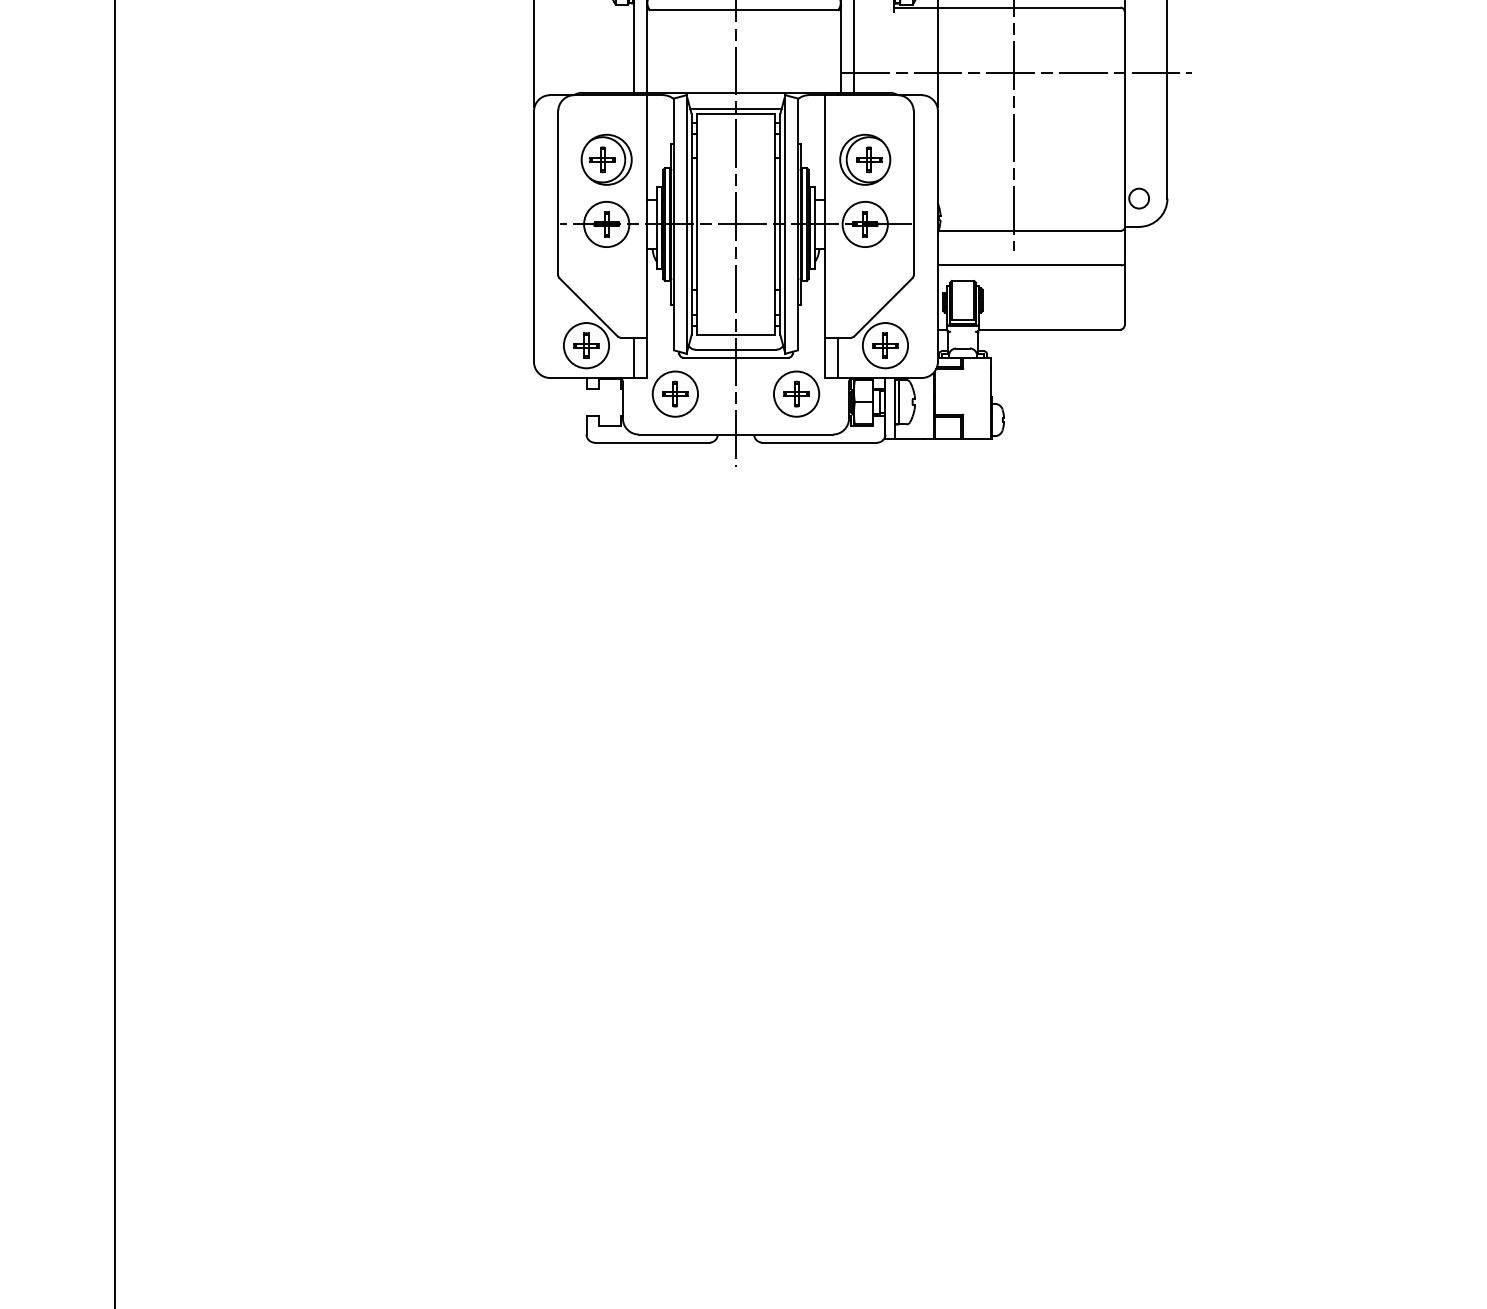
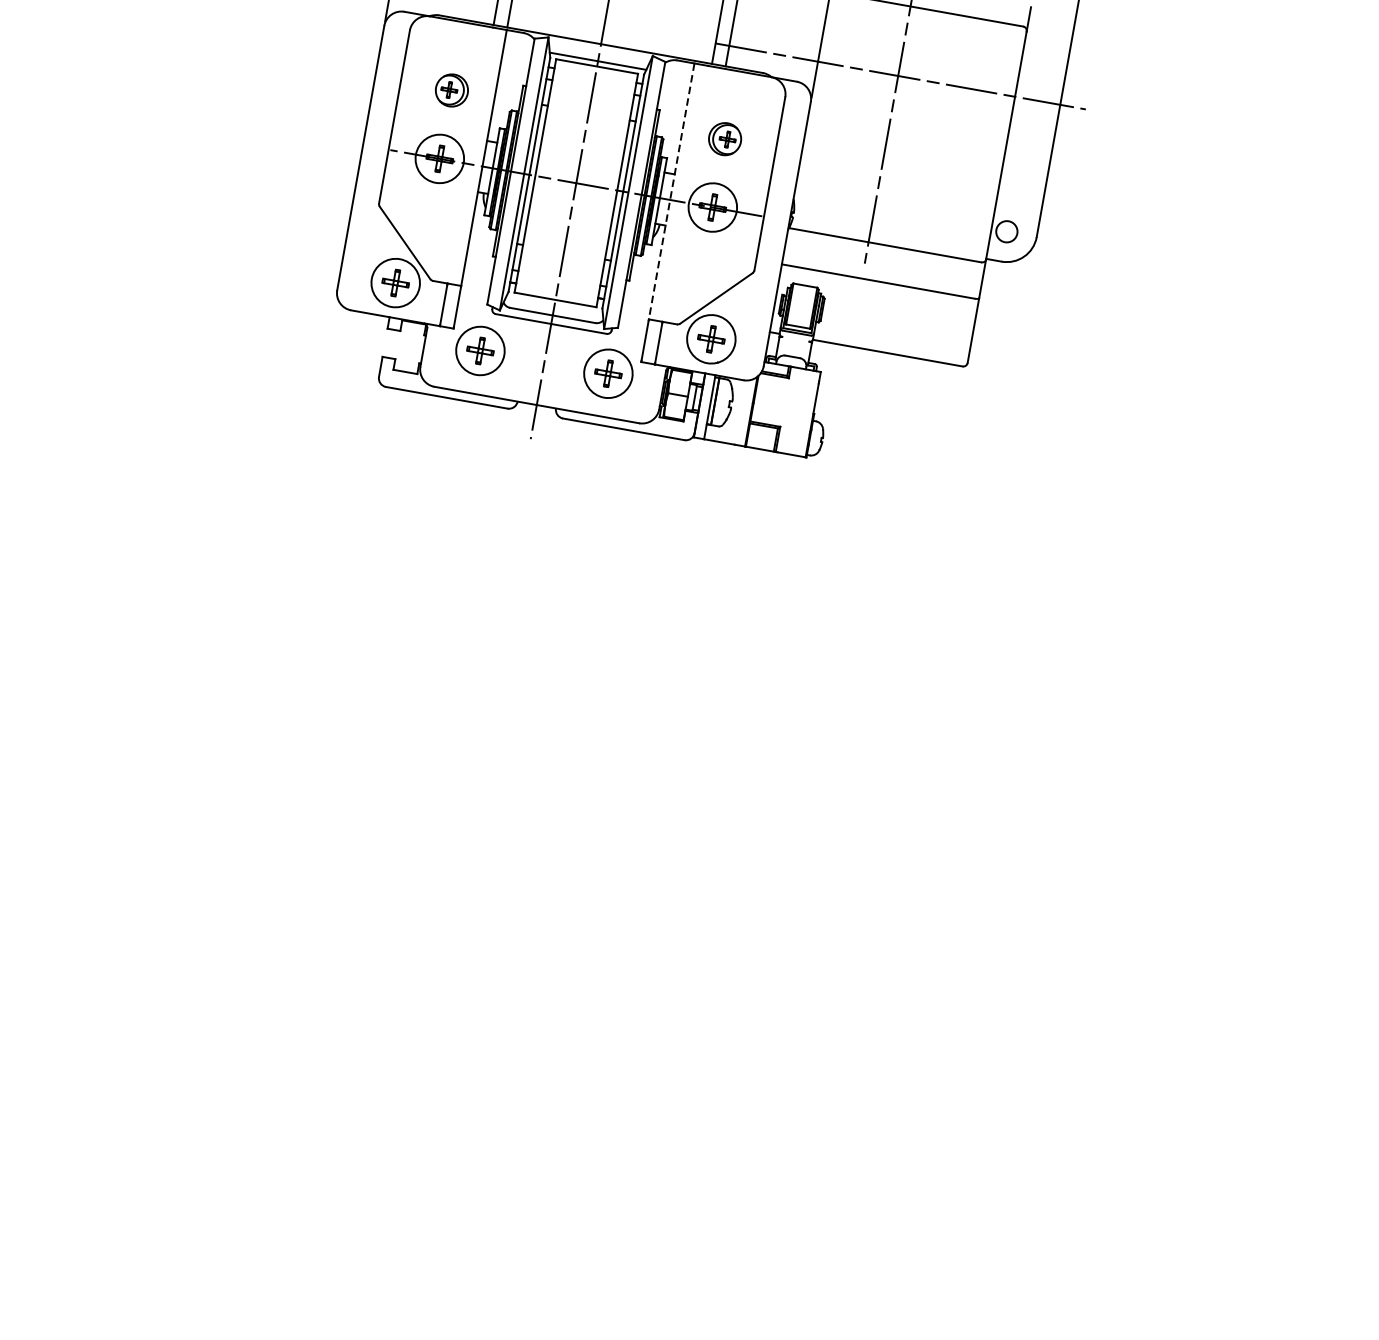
part: (606, 159) -> (451, 90), size x0.6
part: (865, 159) -> (725, 139), size x0.6
line: (824, 216) -> (671, 191), solid -> dashed

